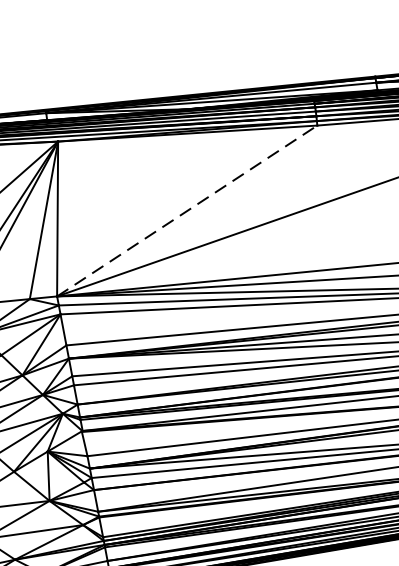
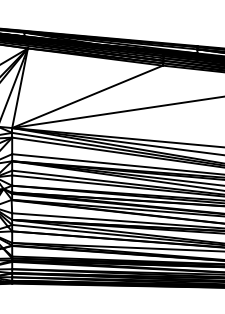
line: (186, 210) -> (87, 96), dashed -> solid

